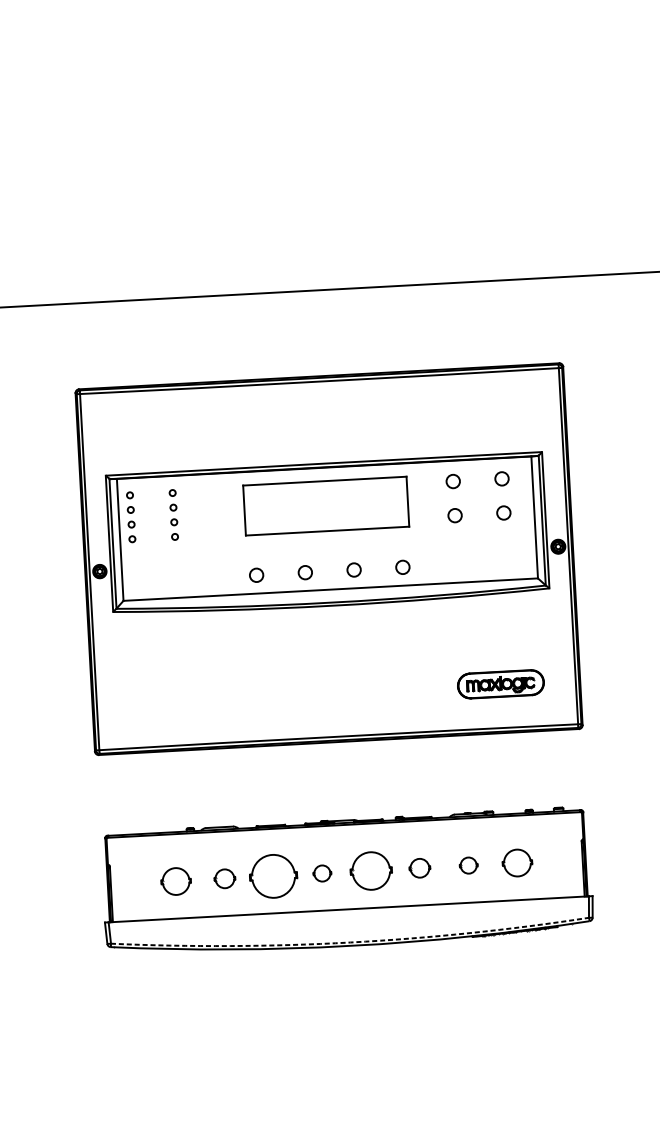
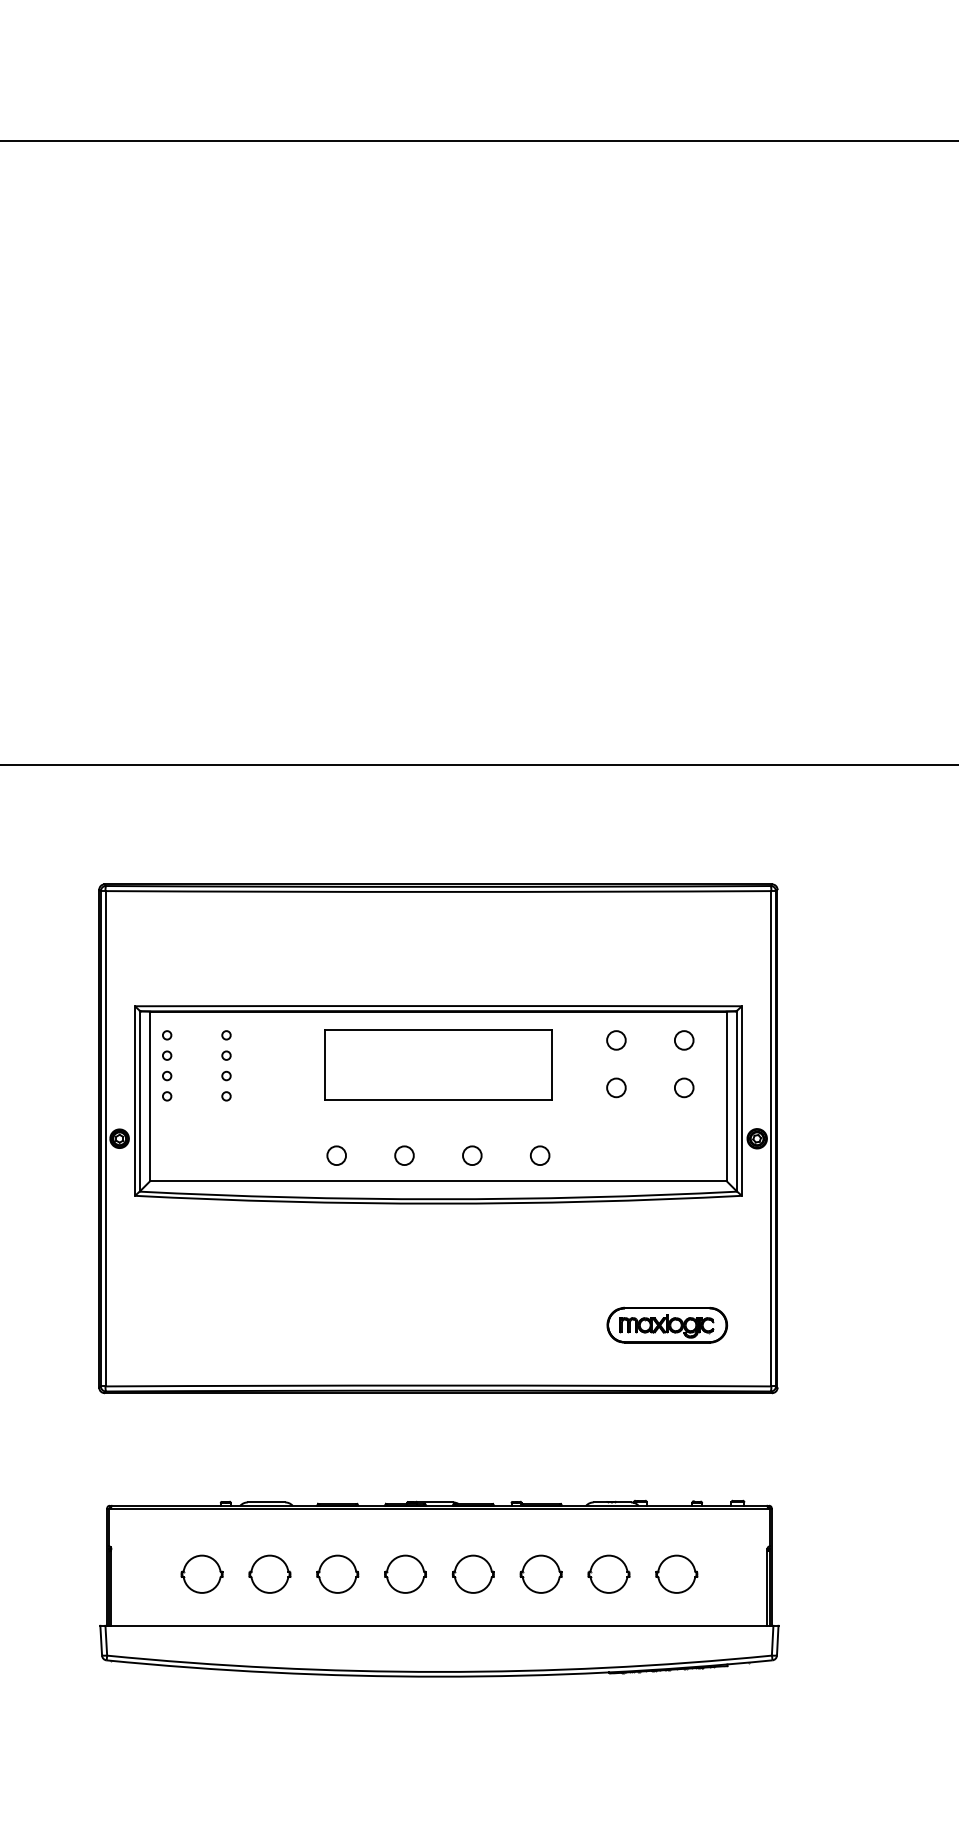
part: (468, 865) -> (608, 1573), size x1.67
part: (419, 867) -> (540, 1573), size x1.43
part: (370, 870) -> (472, 1573), size x0.71
part: (322, 873) -> (405, 1573), size x1.67
part: (273, 875) -> (337, 1573), size x0.62
part: (224, 878) -> (269, 1573), size x1.43
arc: (350, 942) -> (439, 1671), dashed -> solid

